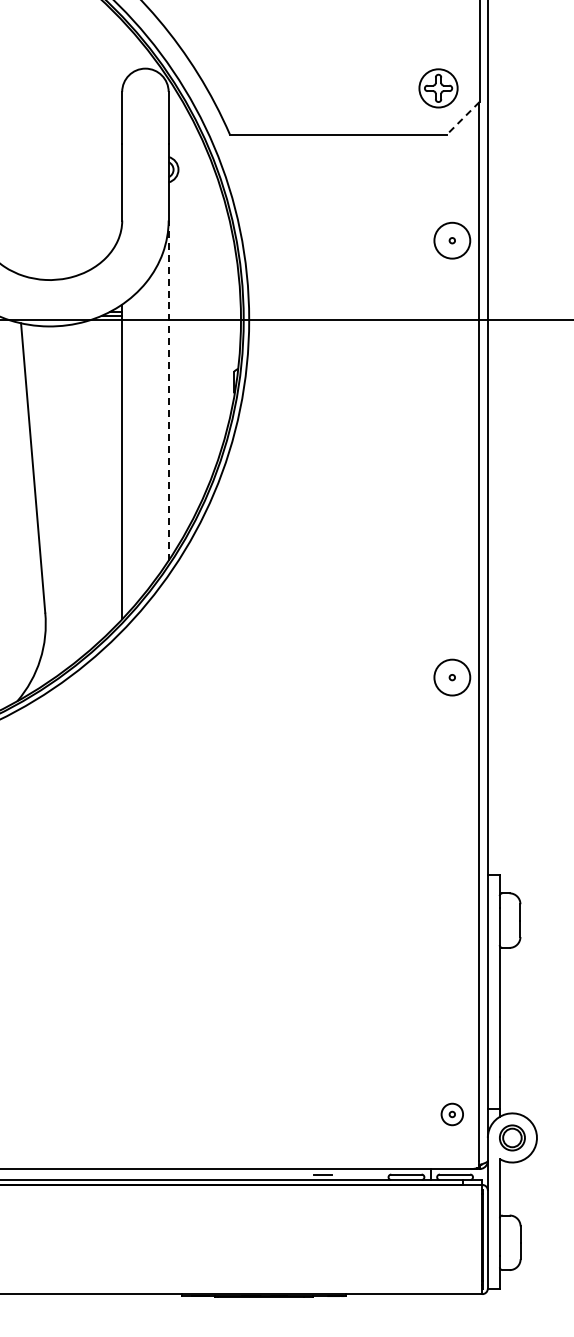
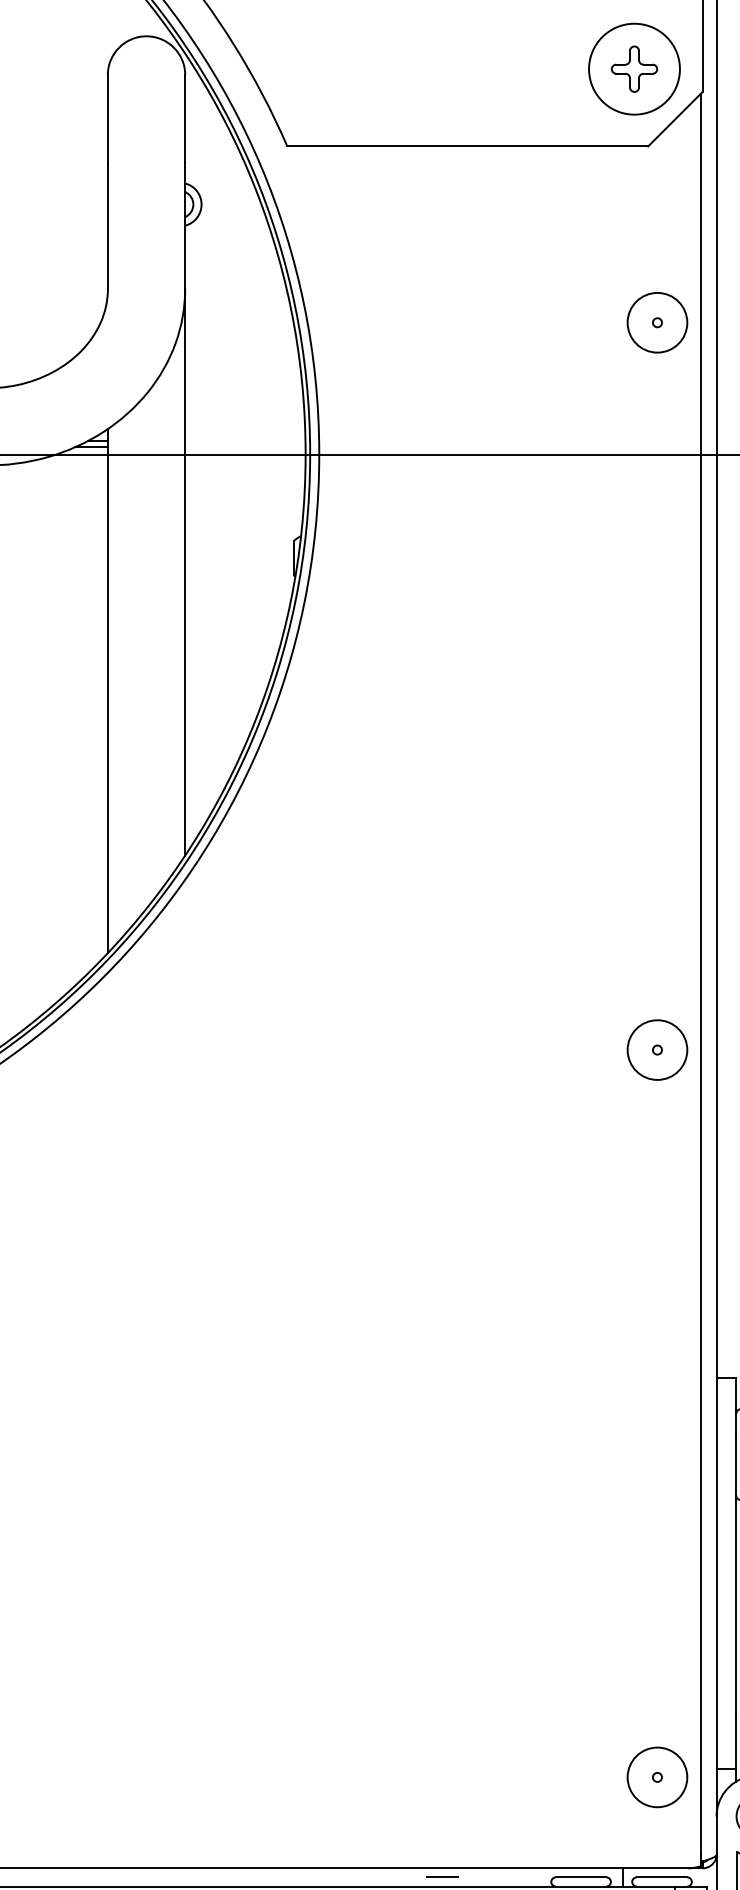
circle: (438, 88) -> (634, 69), size x1.43
line: (462, 118) -> (674, 119), dashed -> solid
line: (168, 390) -> (184, 572), dashed -> solid
circle: (452, 1114) -> (657, 1777), size x1.67

